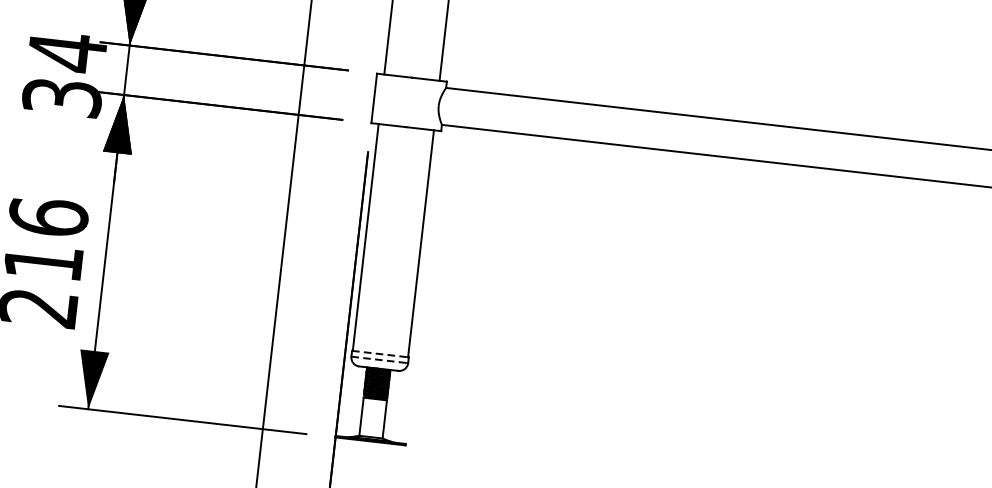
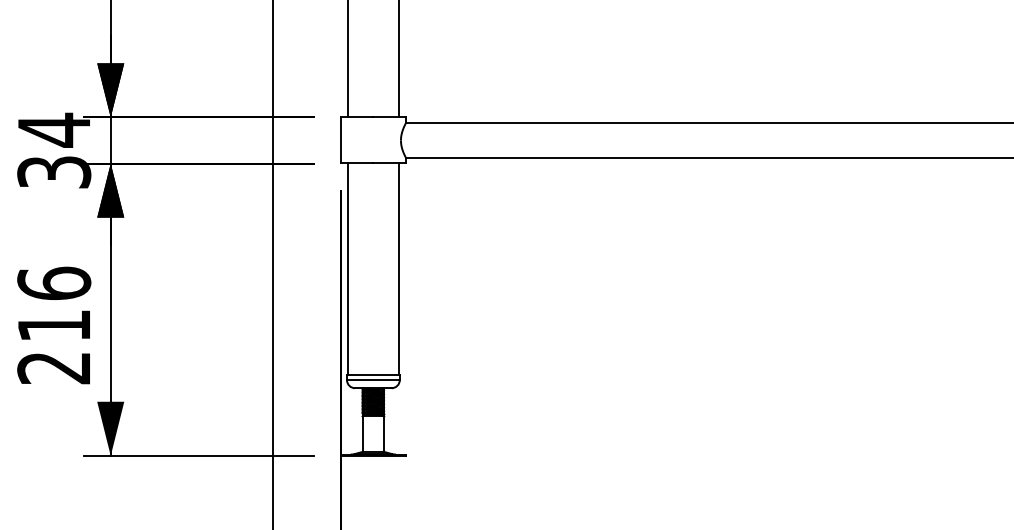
line: (379, 353) -> (372, 374), dashed -> solid
line: (378, 360) -> (372, 380), dashed -> solid

